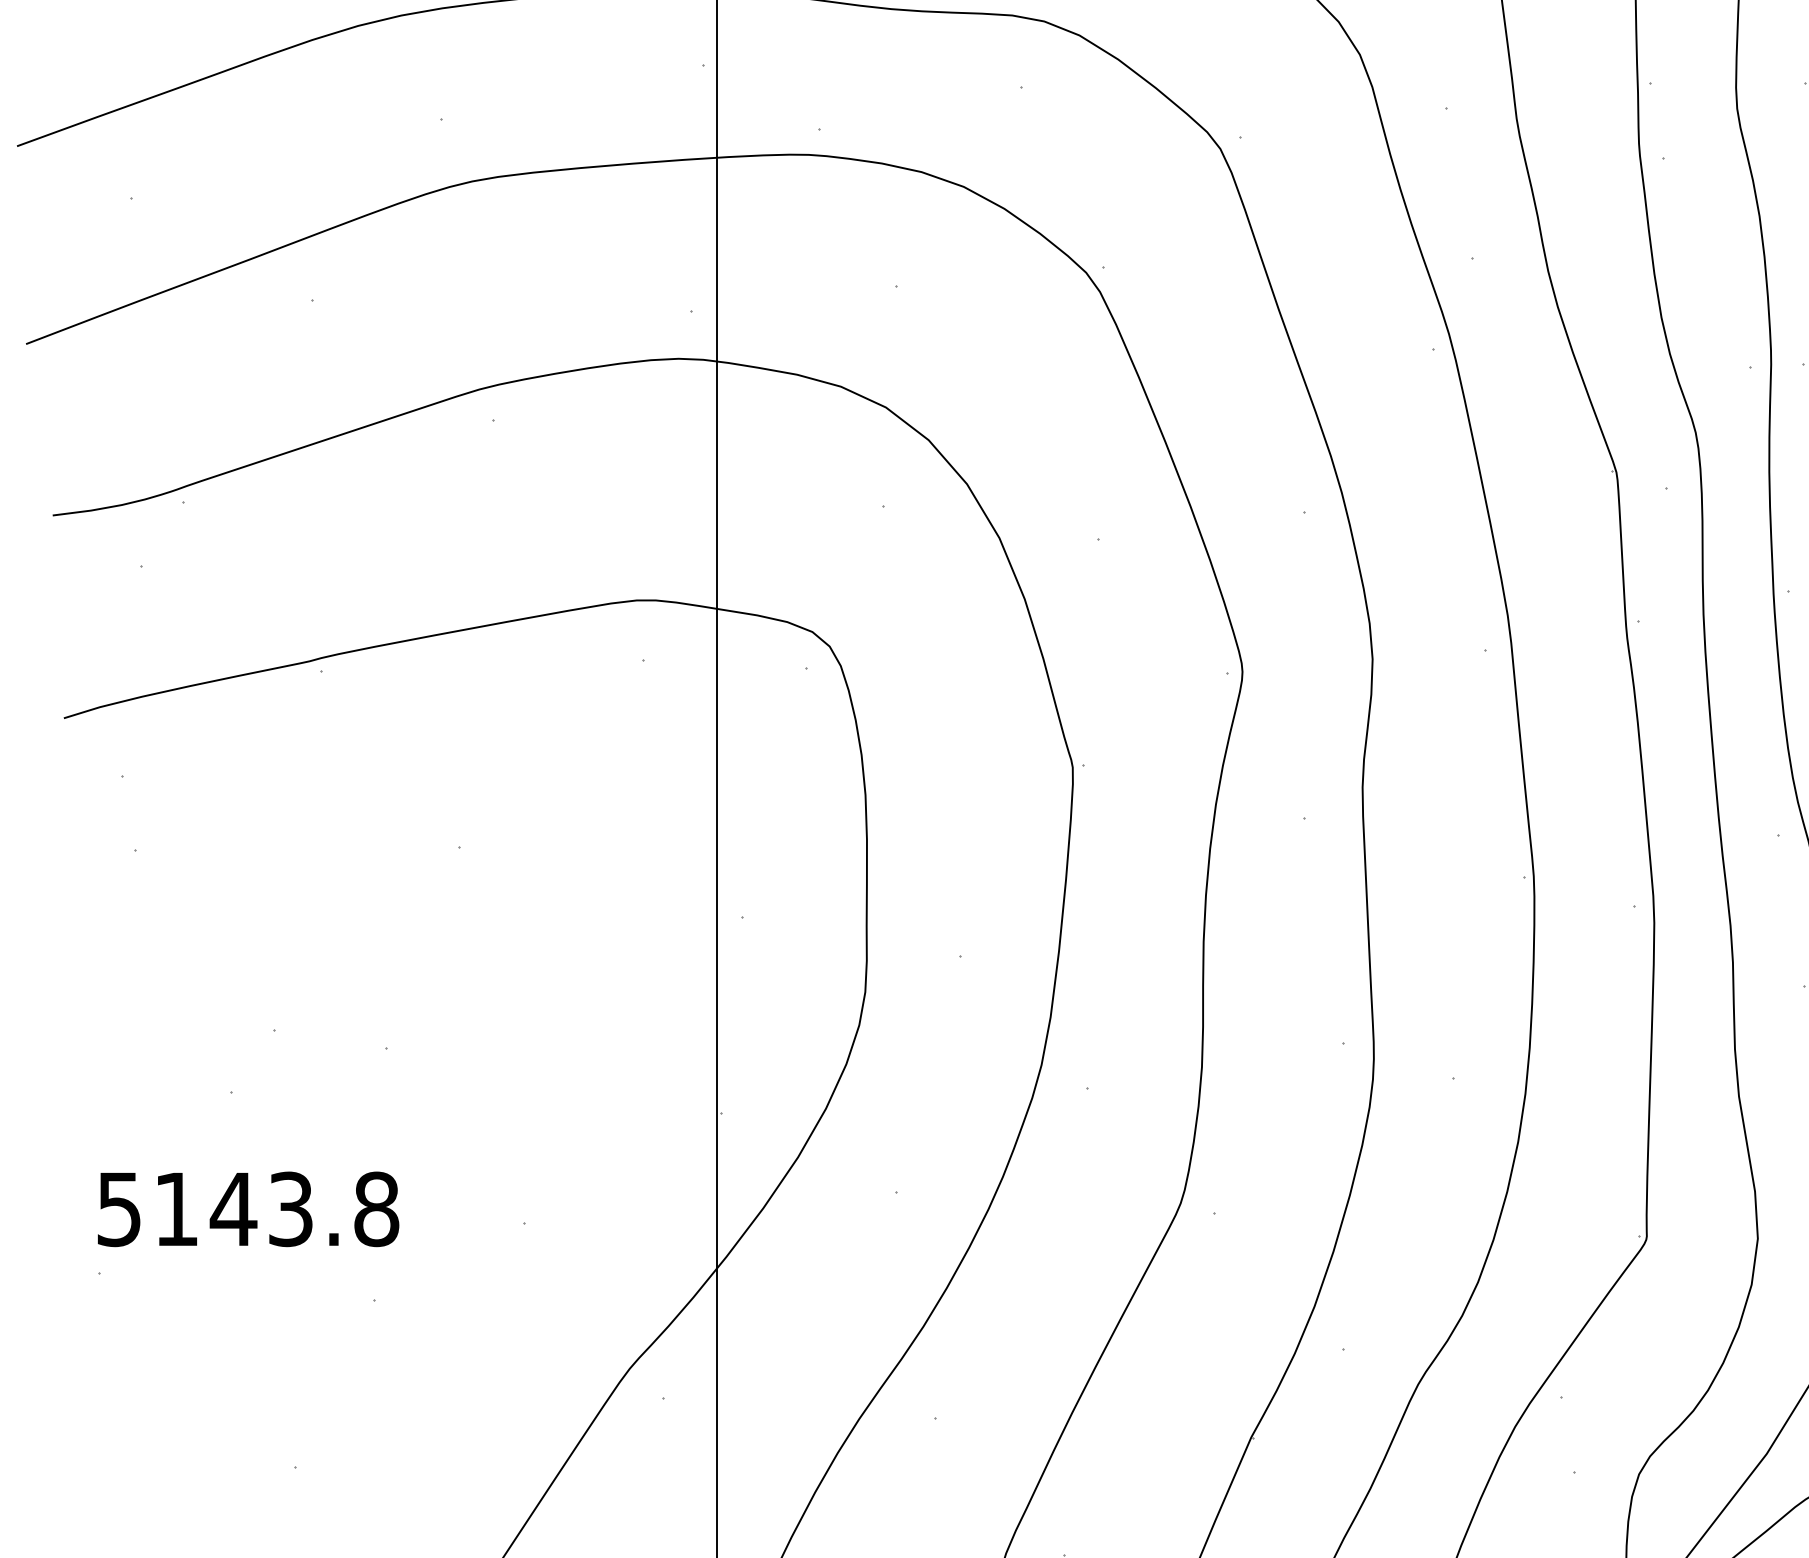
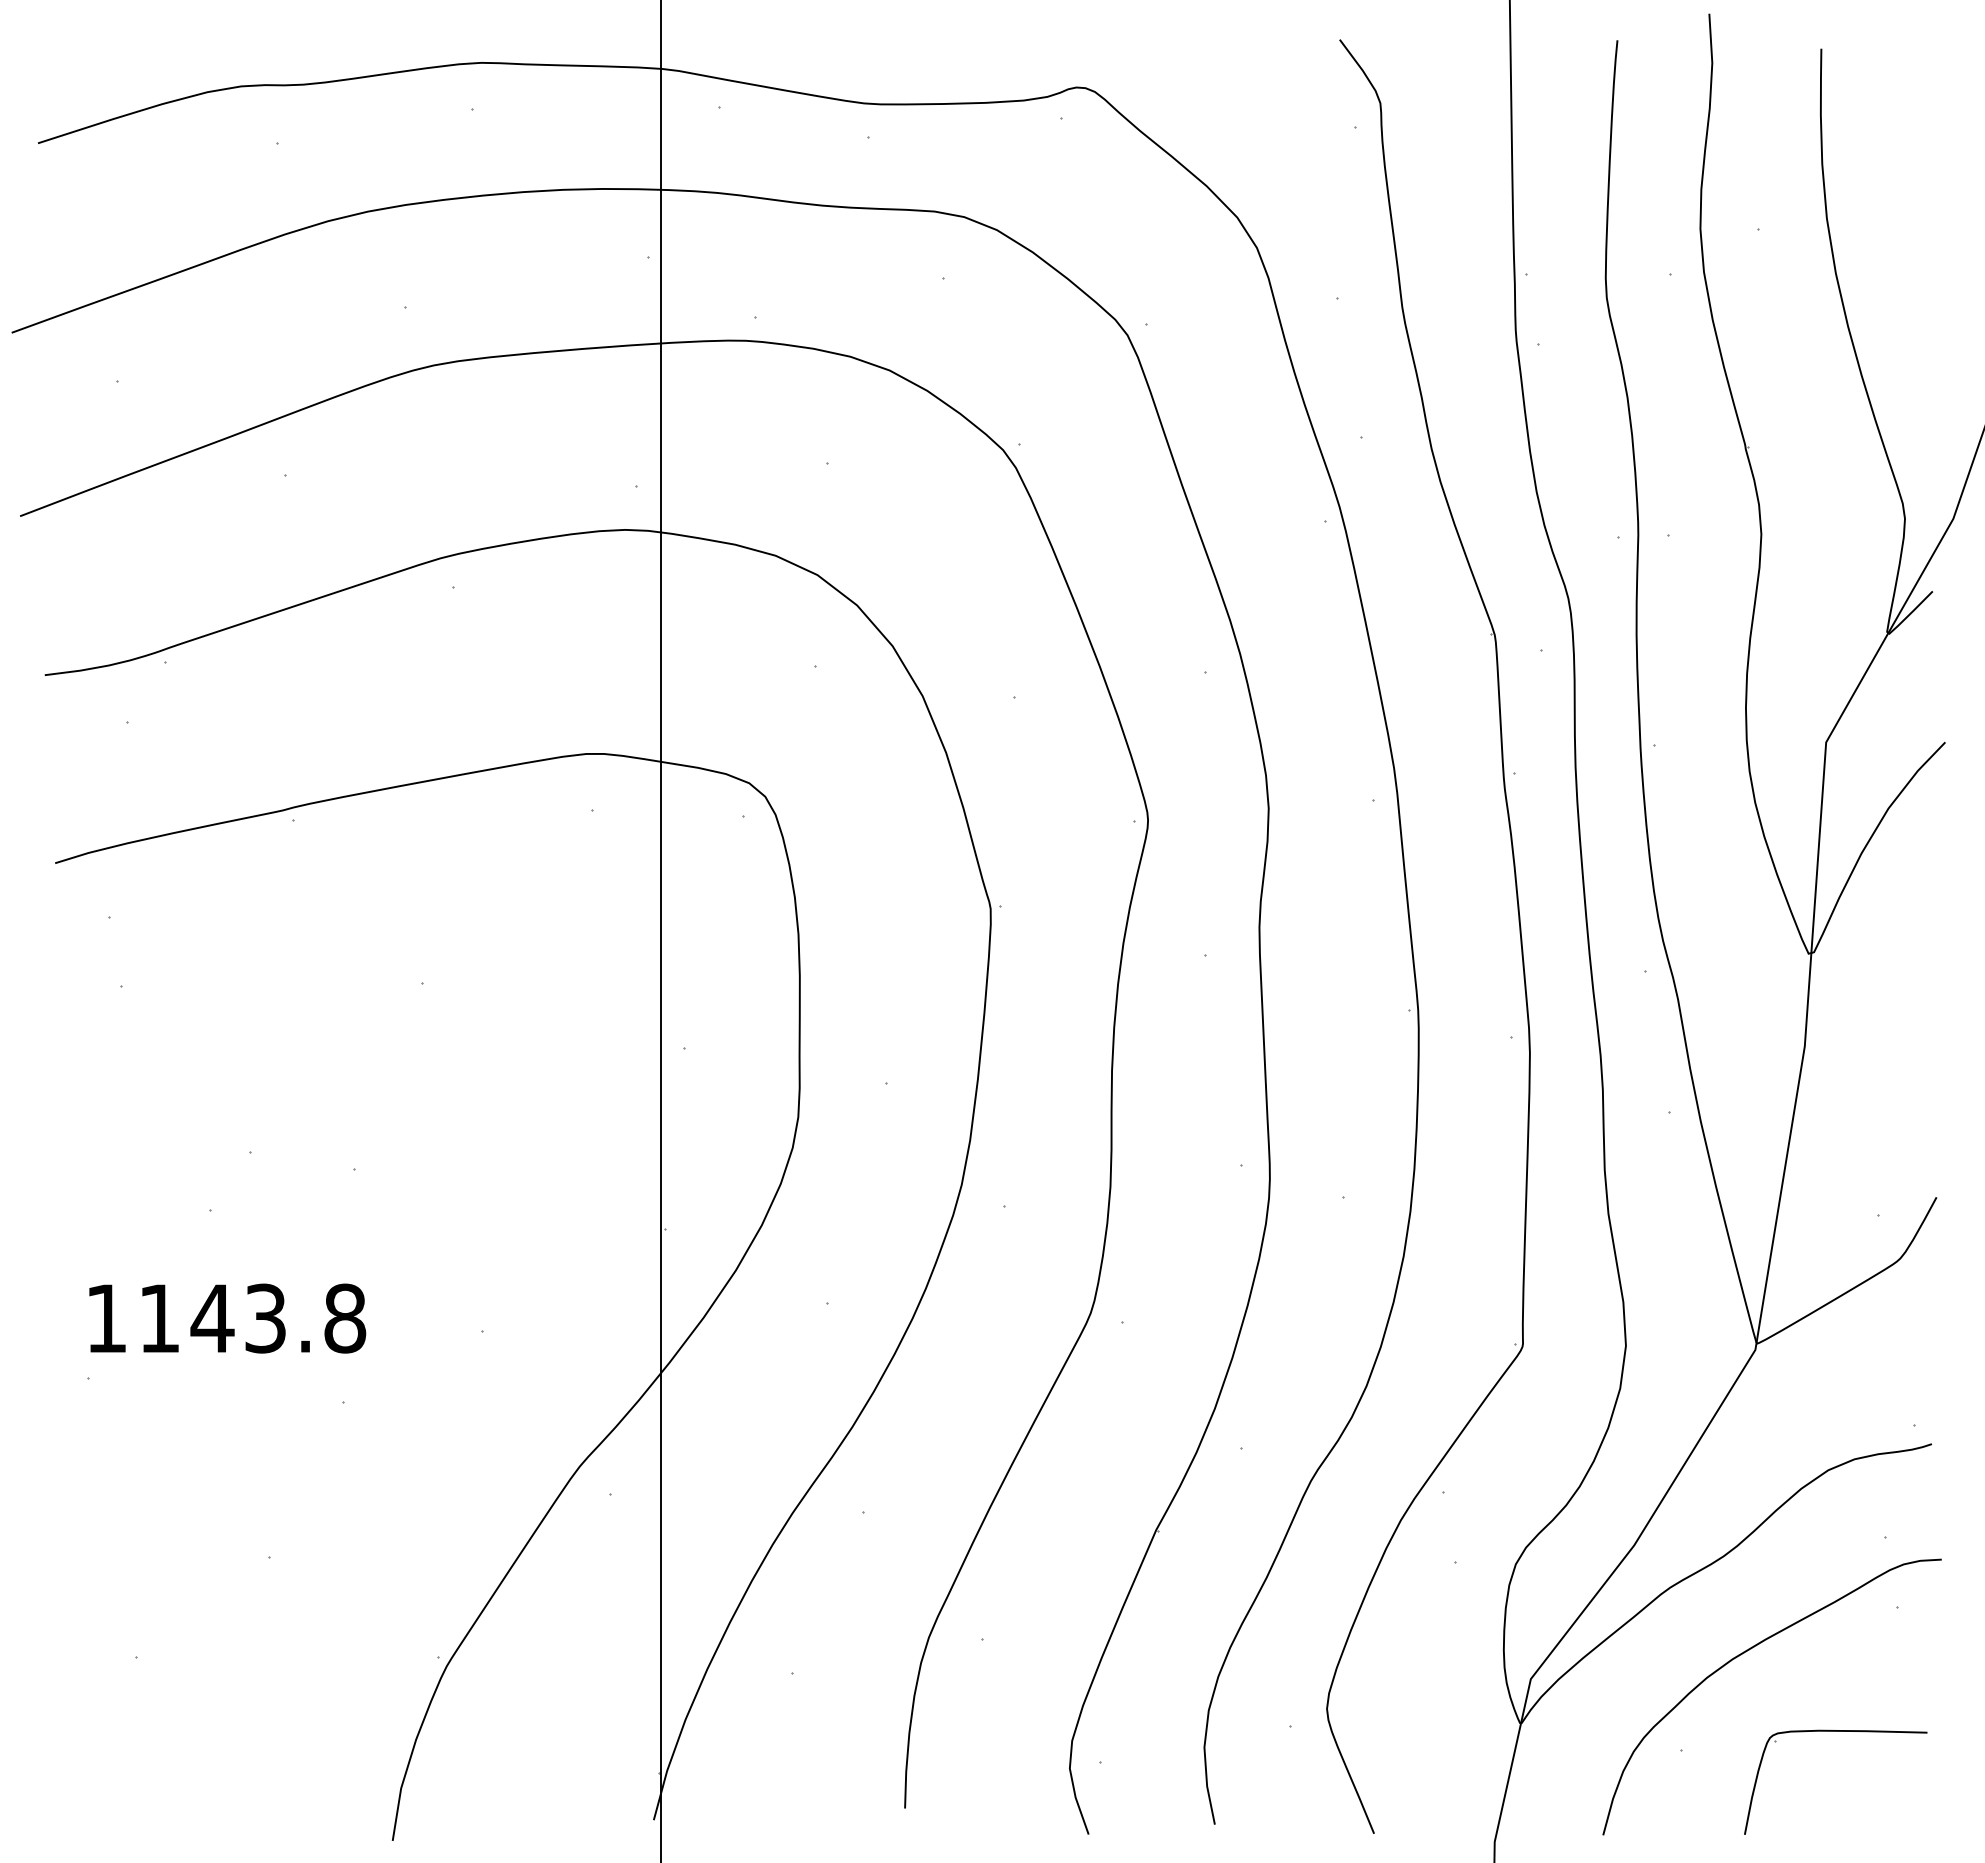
text: (118, 1209) -> (105, 1318), 5143.8 -> 1143.8

